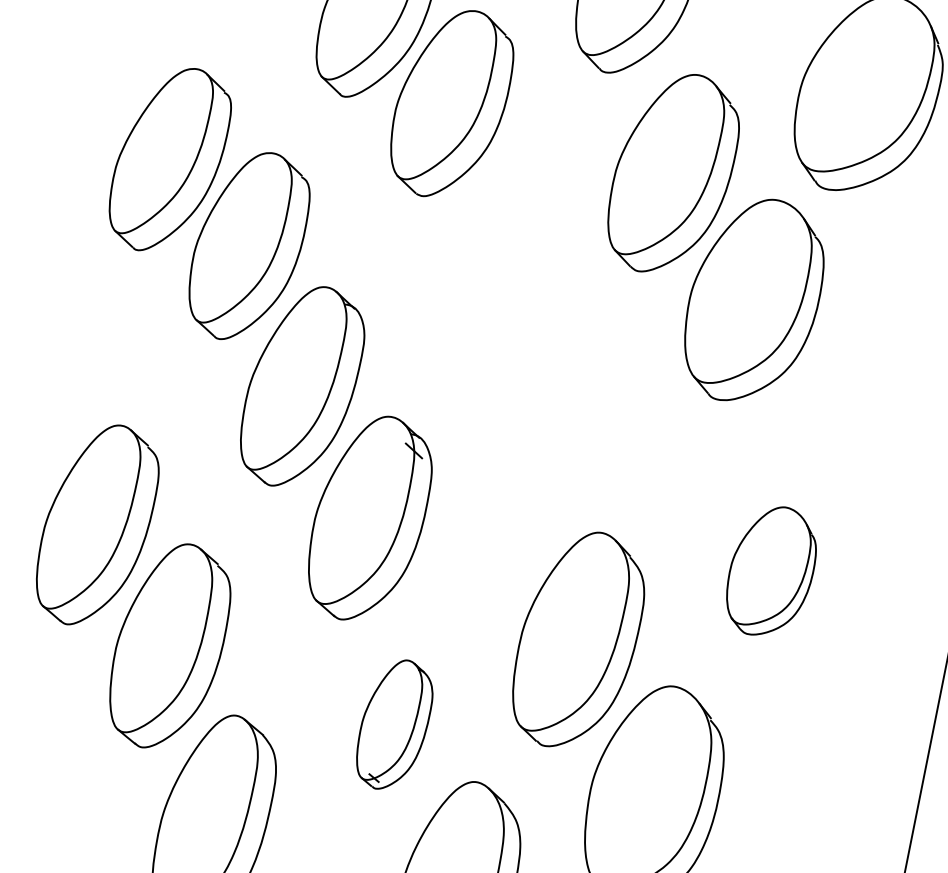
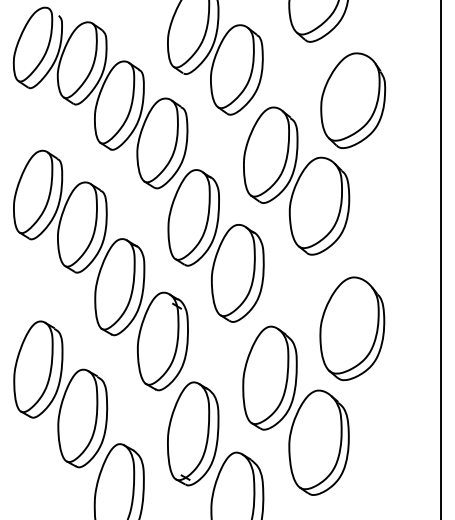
part: (519, 339) -> (215, 245), added
part: (771, 570) -> (352, 328), size x1.67
part: (395, 724) -> (193, 433), size x1.67

